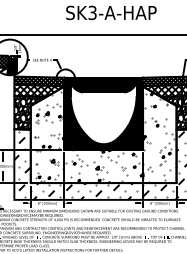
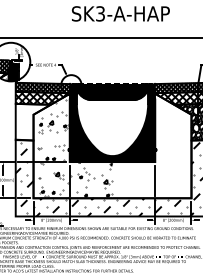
hatch: (29, 113) -> (32, 122), removed
hatch: (139, 138) -> (151, 149), removed

